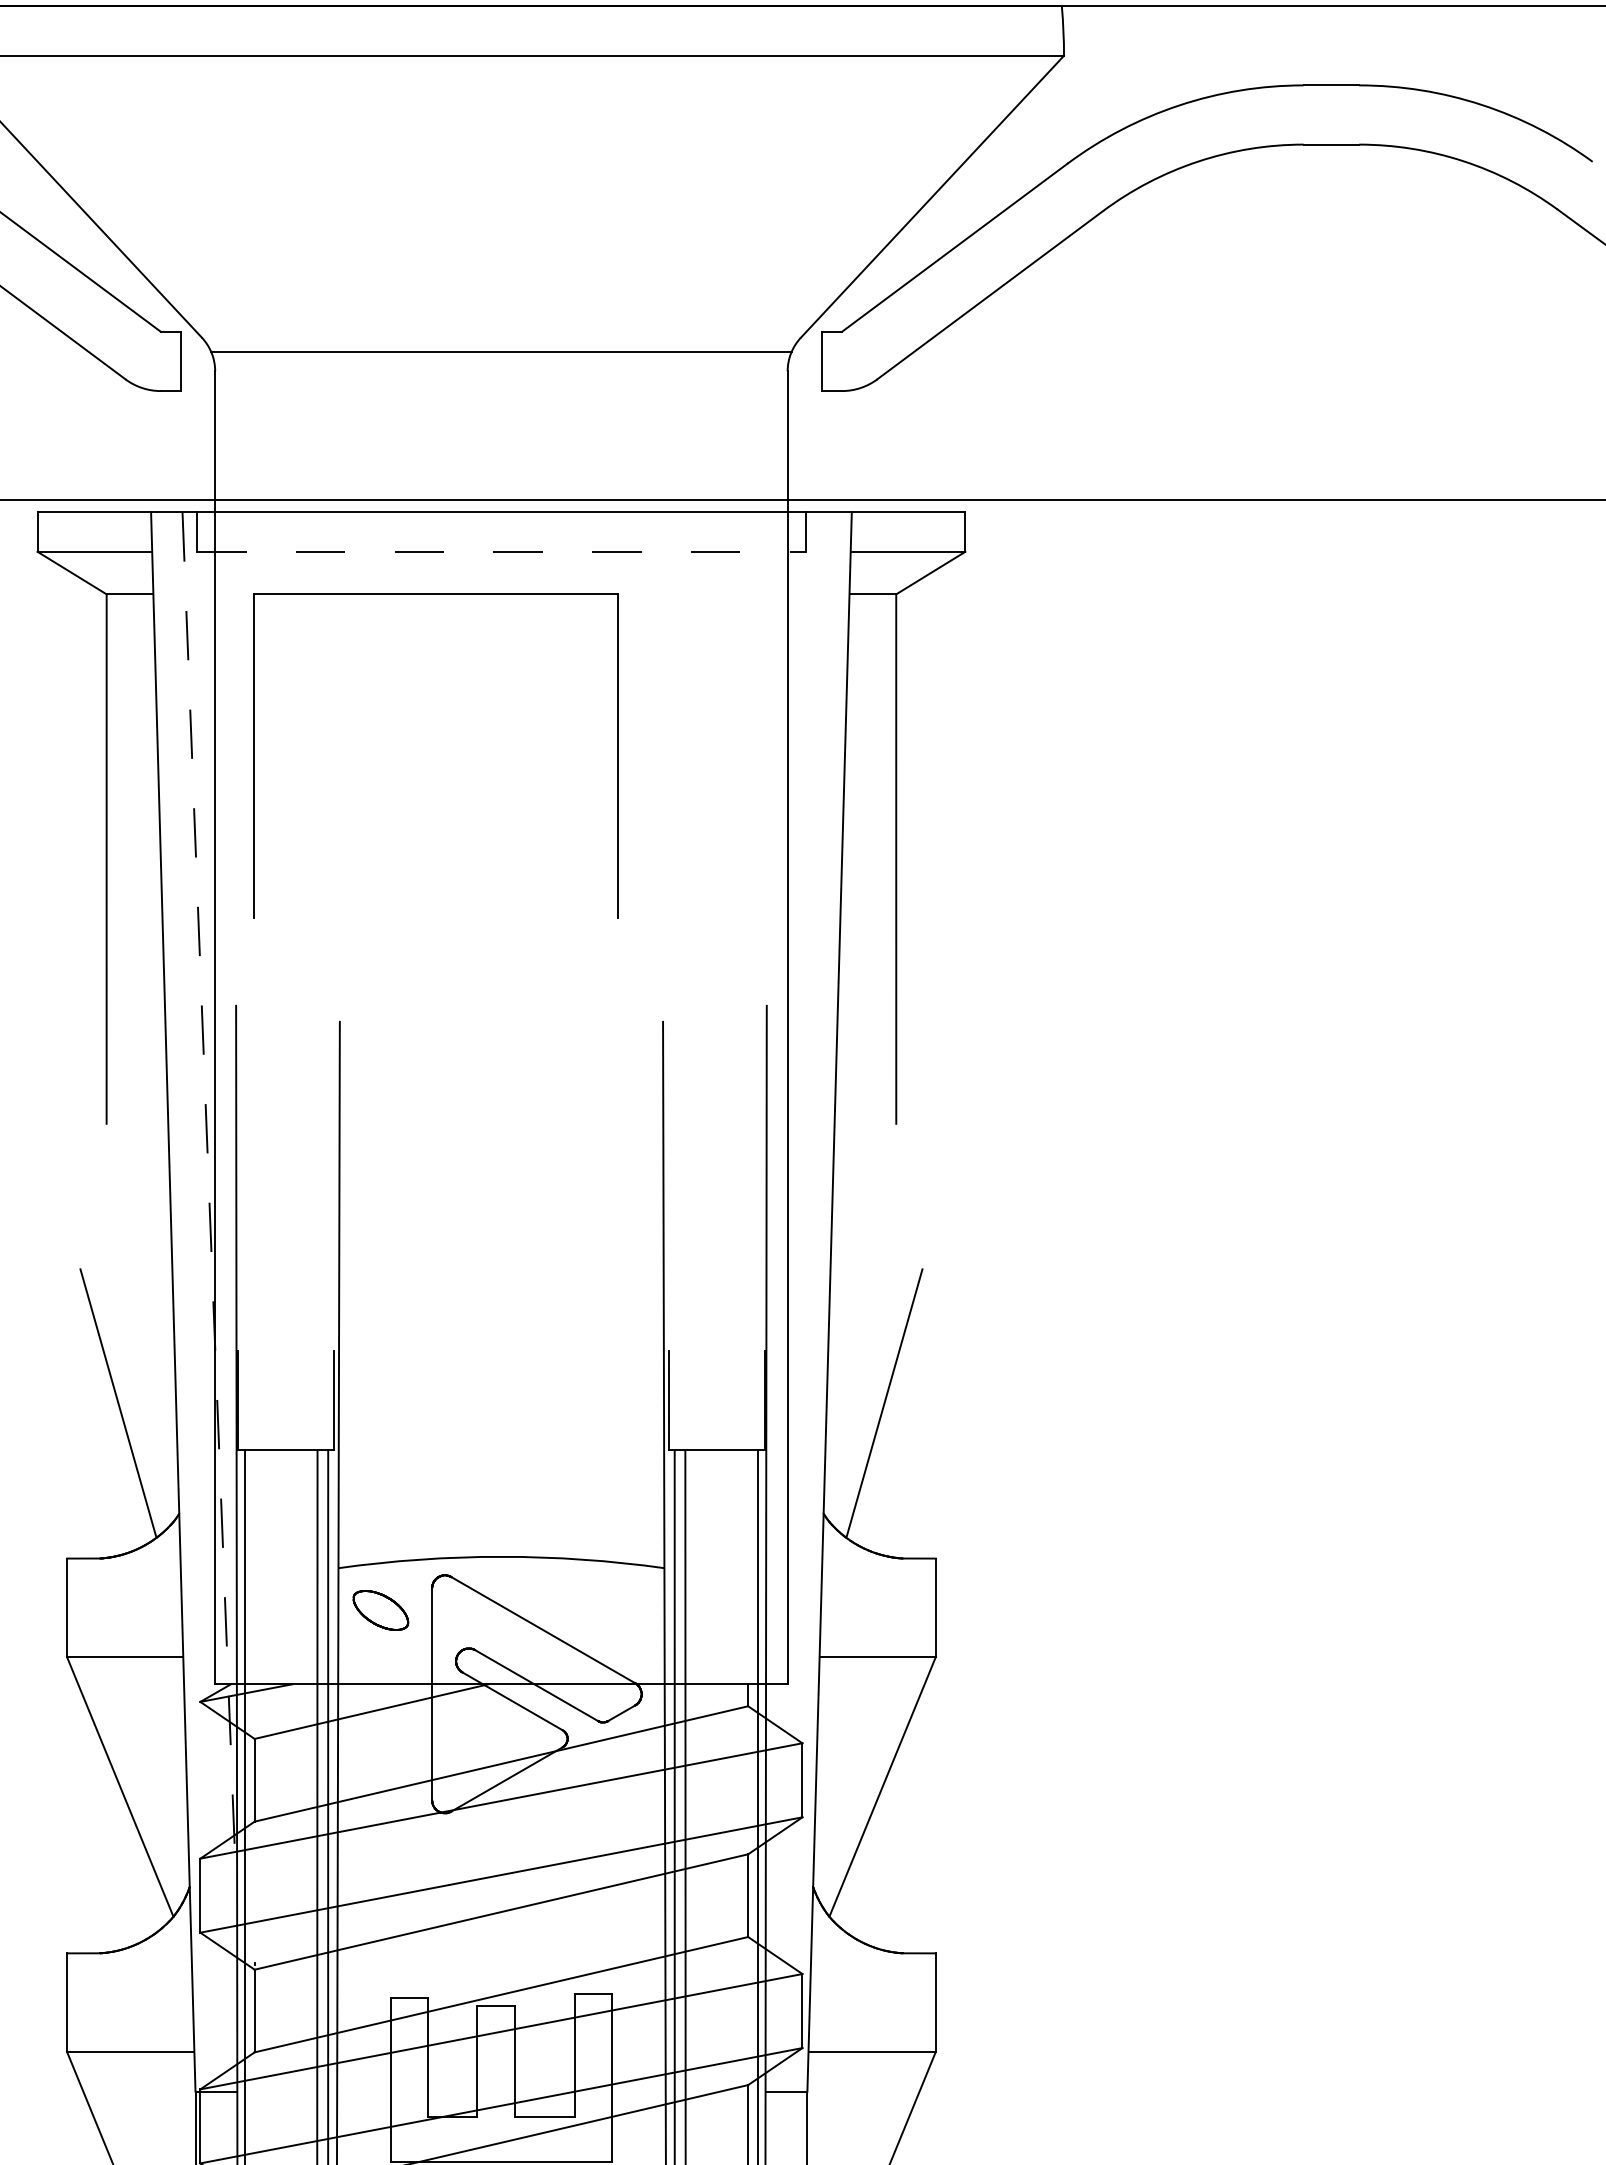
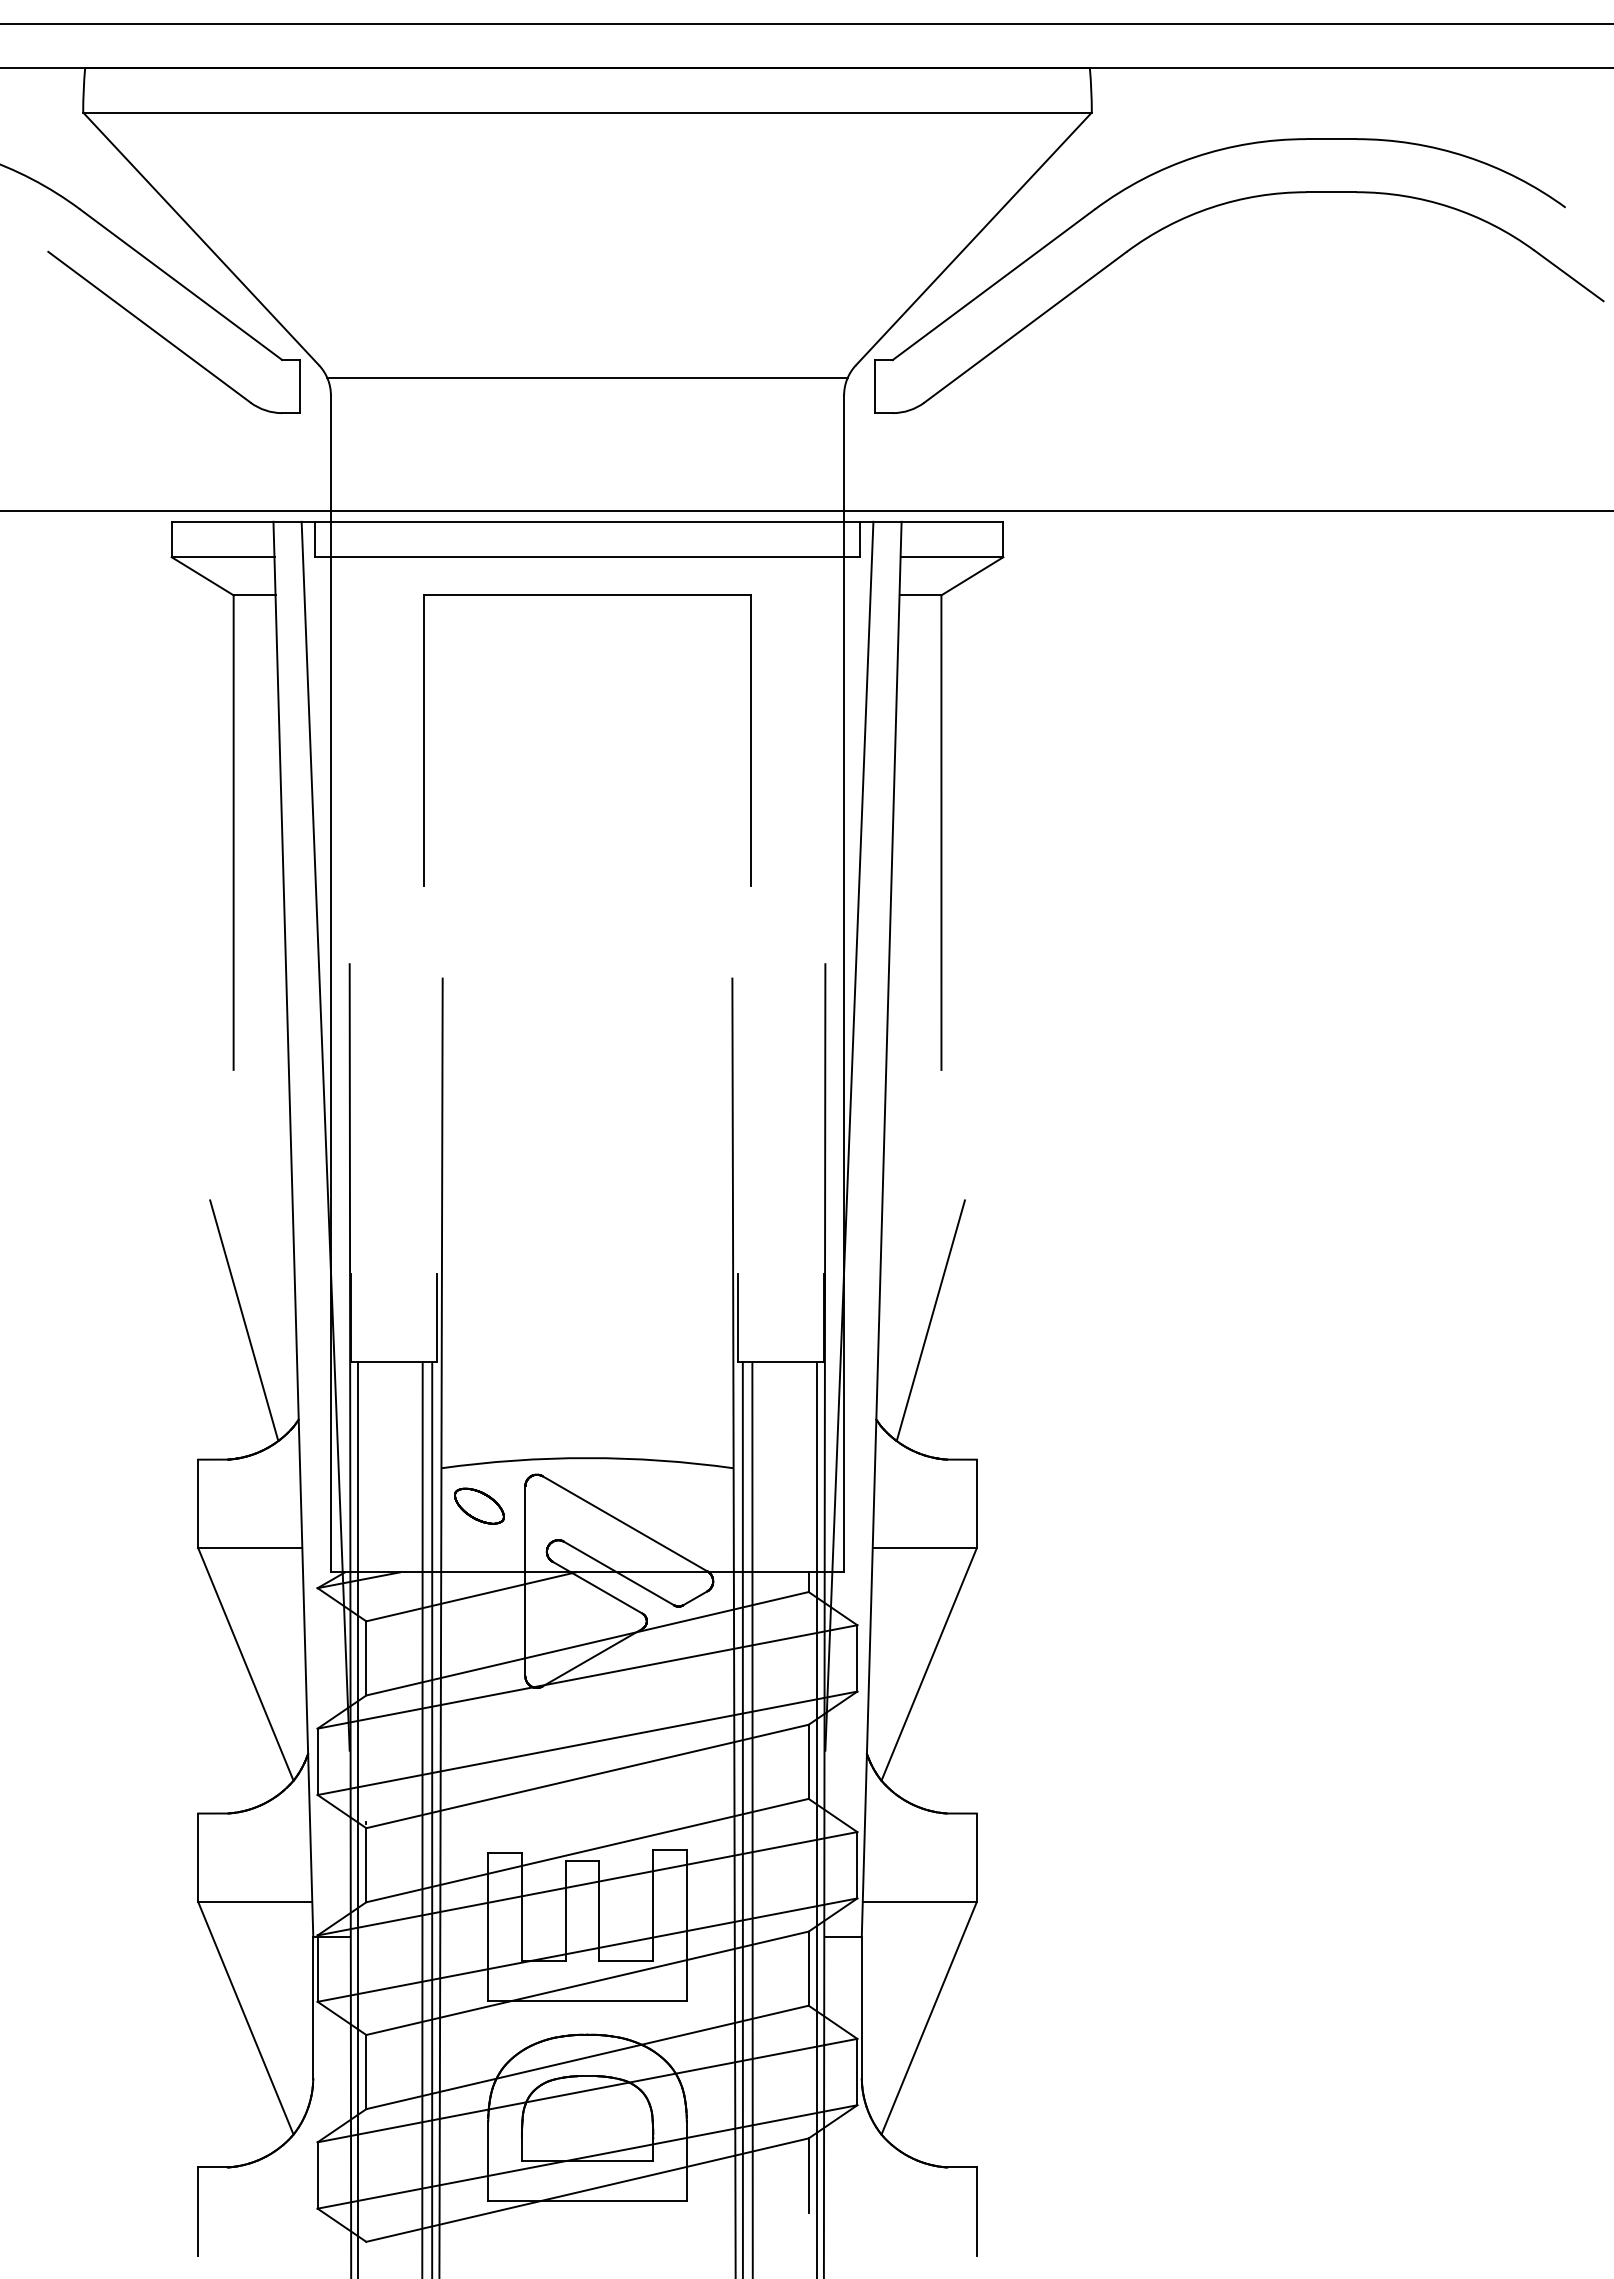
line: (501, 552) -> (587, 557), dashed -> solid
part: (435, 594) -> (587, 595), moved
line: (793, 1196) -> (849, 1135), added
line: (209, 1198) -> (325, 1136), dashed -> solid

